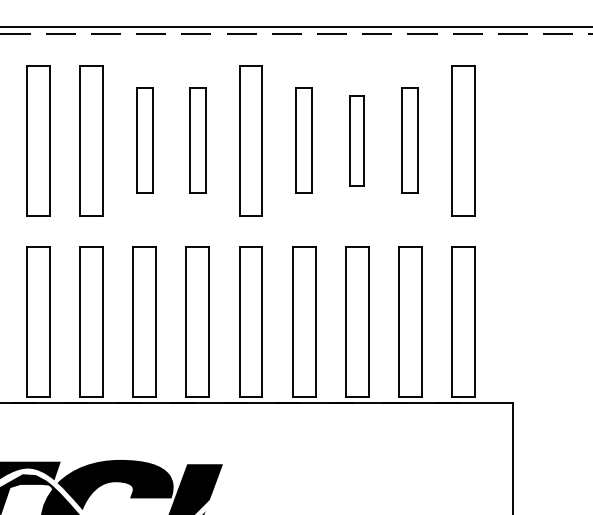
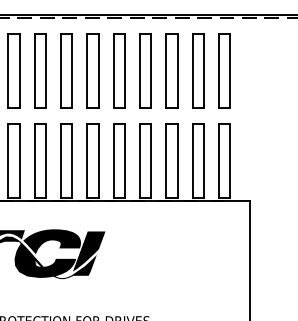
part: (144, 139) -> (66, 70), size x1.43
part: (196, 139) -> (92, 70), size x1.43
part: (303, 139) -> (145, 70), size x1.43
part: (355, 139) -> (171, 70), size x1.67
part: (410, 139) -> (198, 70), size x1.43

